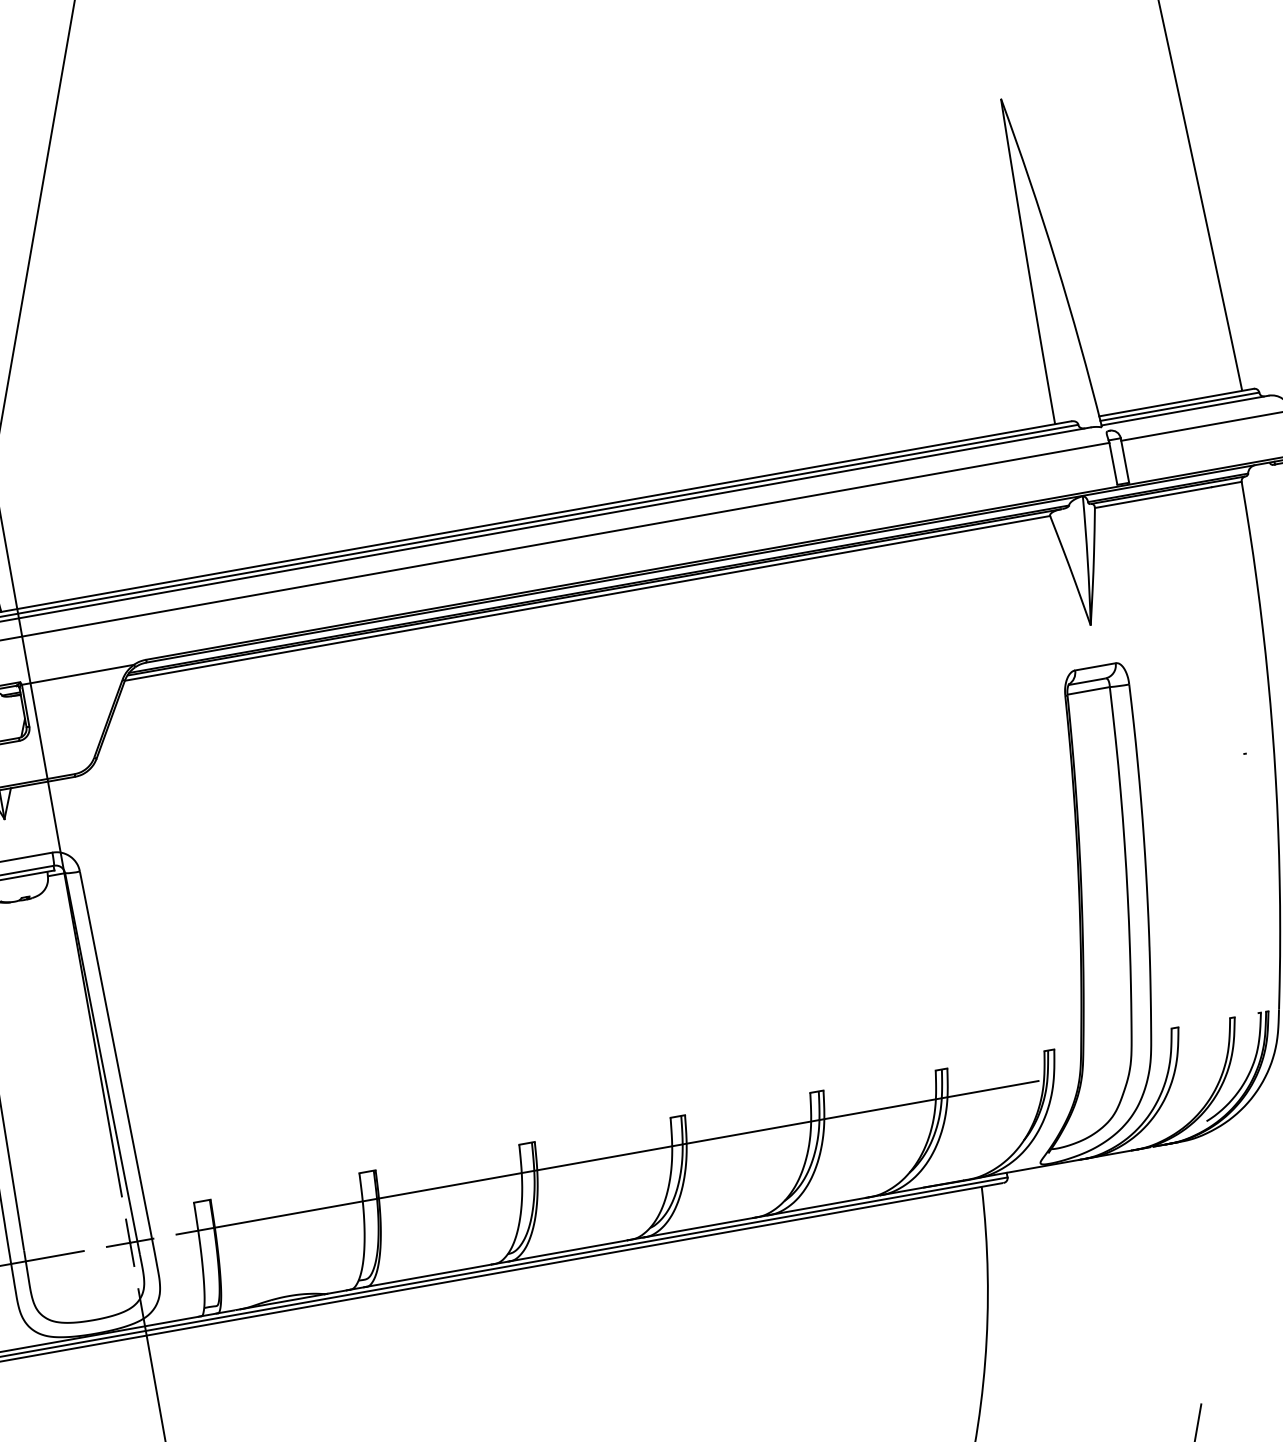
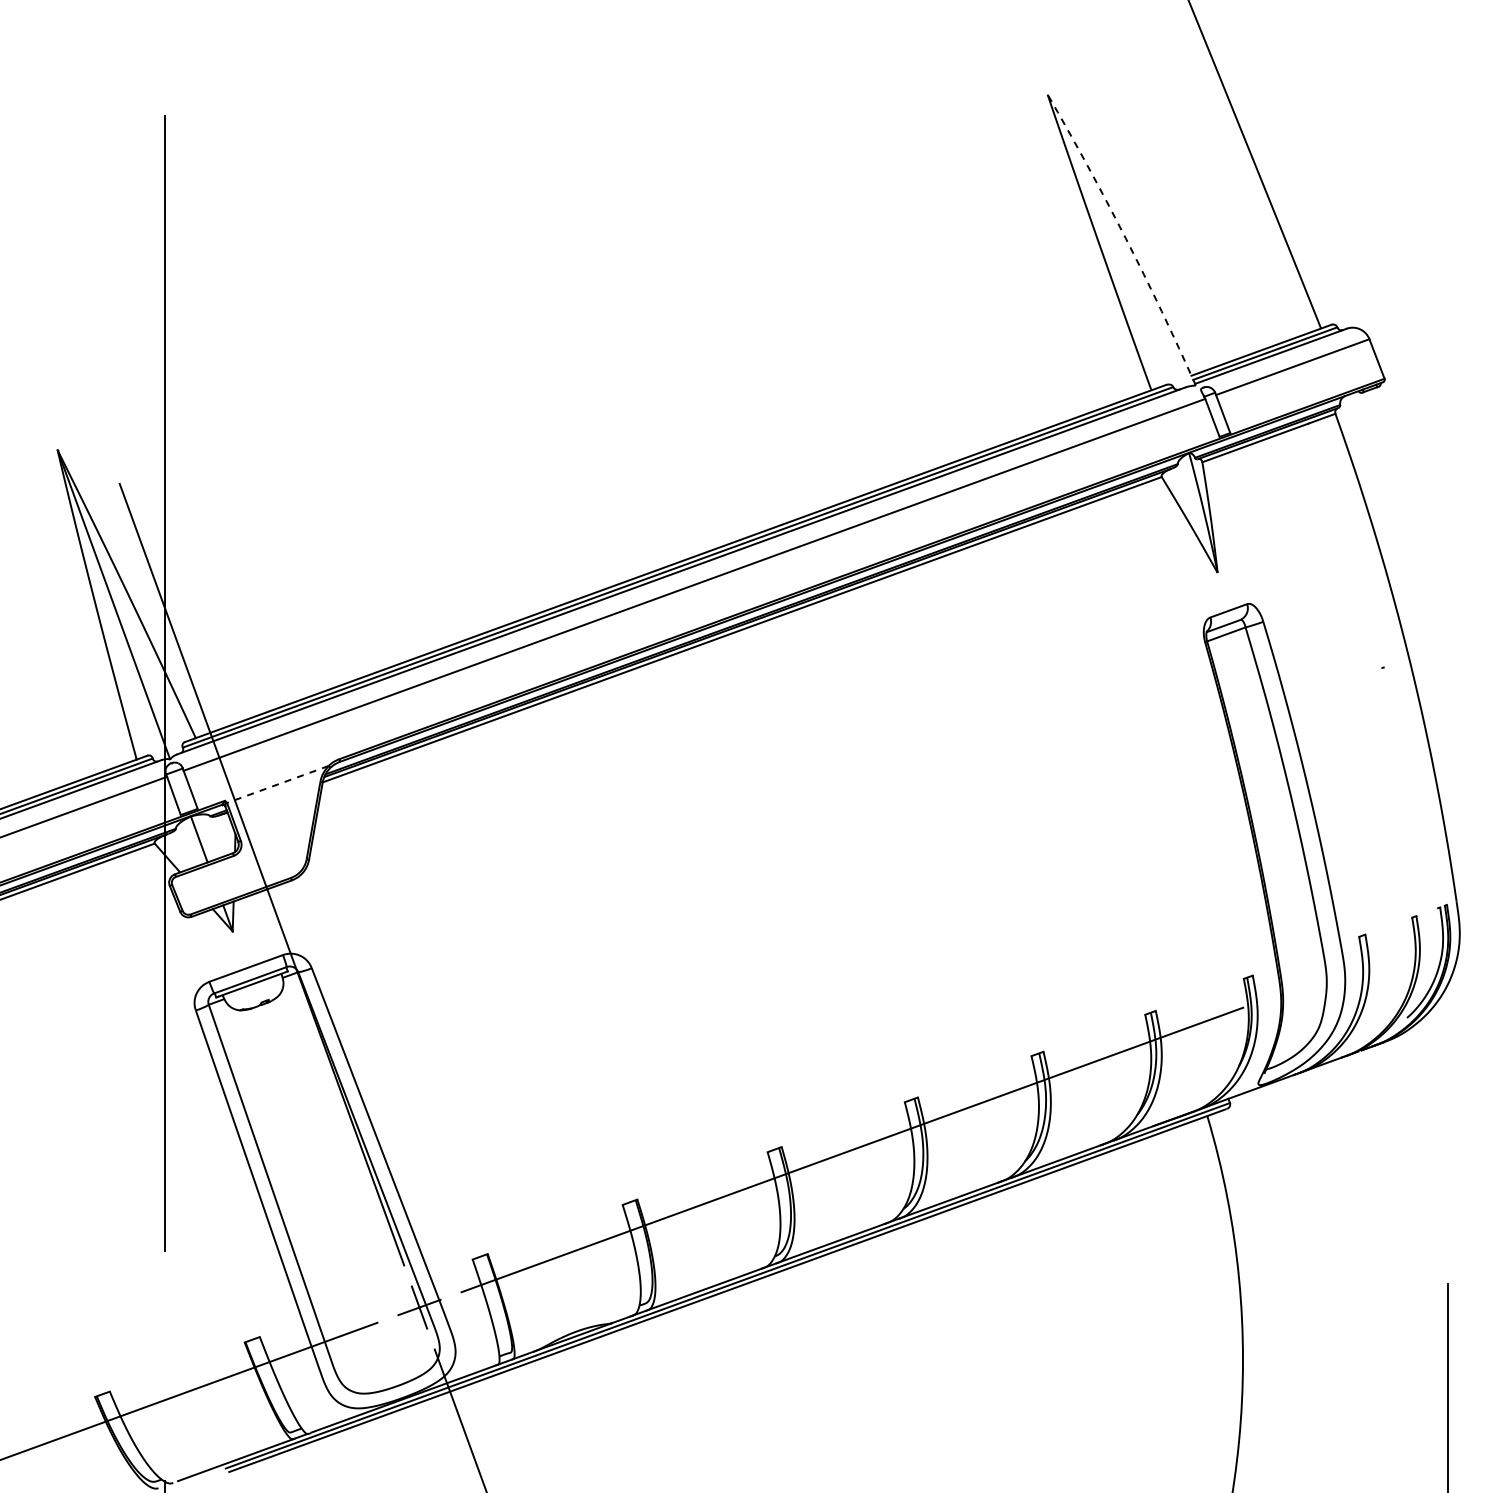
arc: (1055, 262) -> (1125, 238), solid -> dashed
line: (77, 674) -> (277, 784), solid -> dashed

